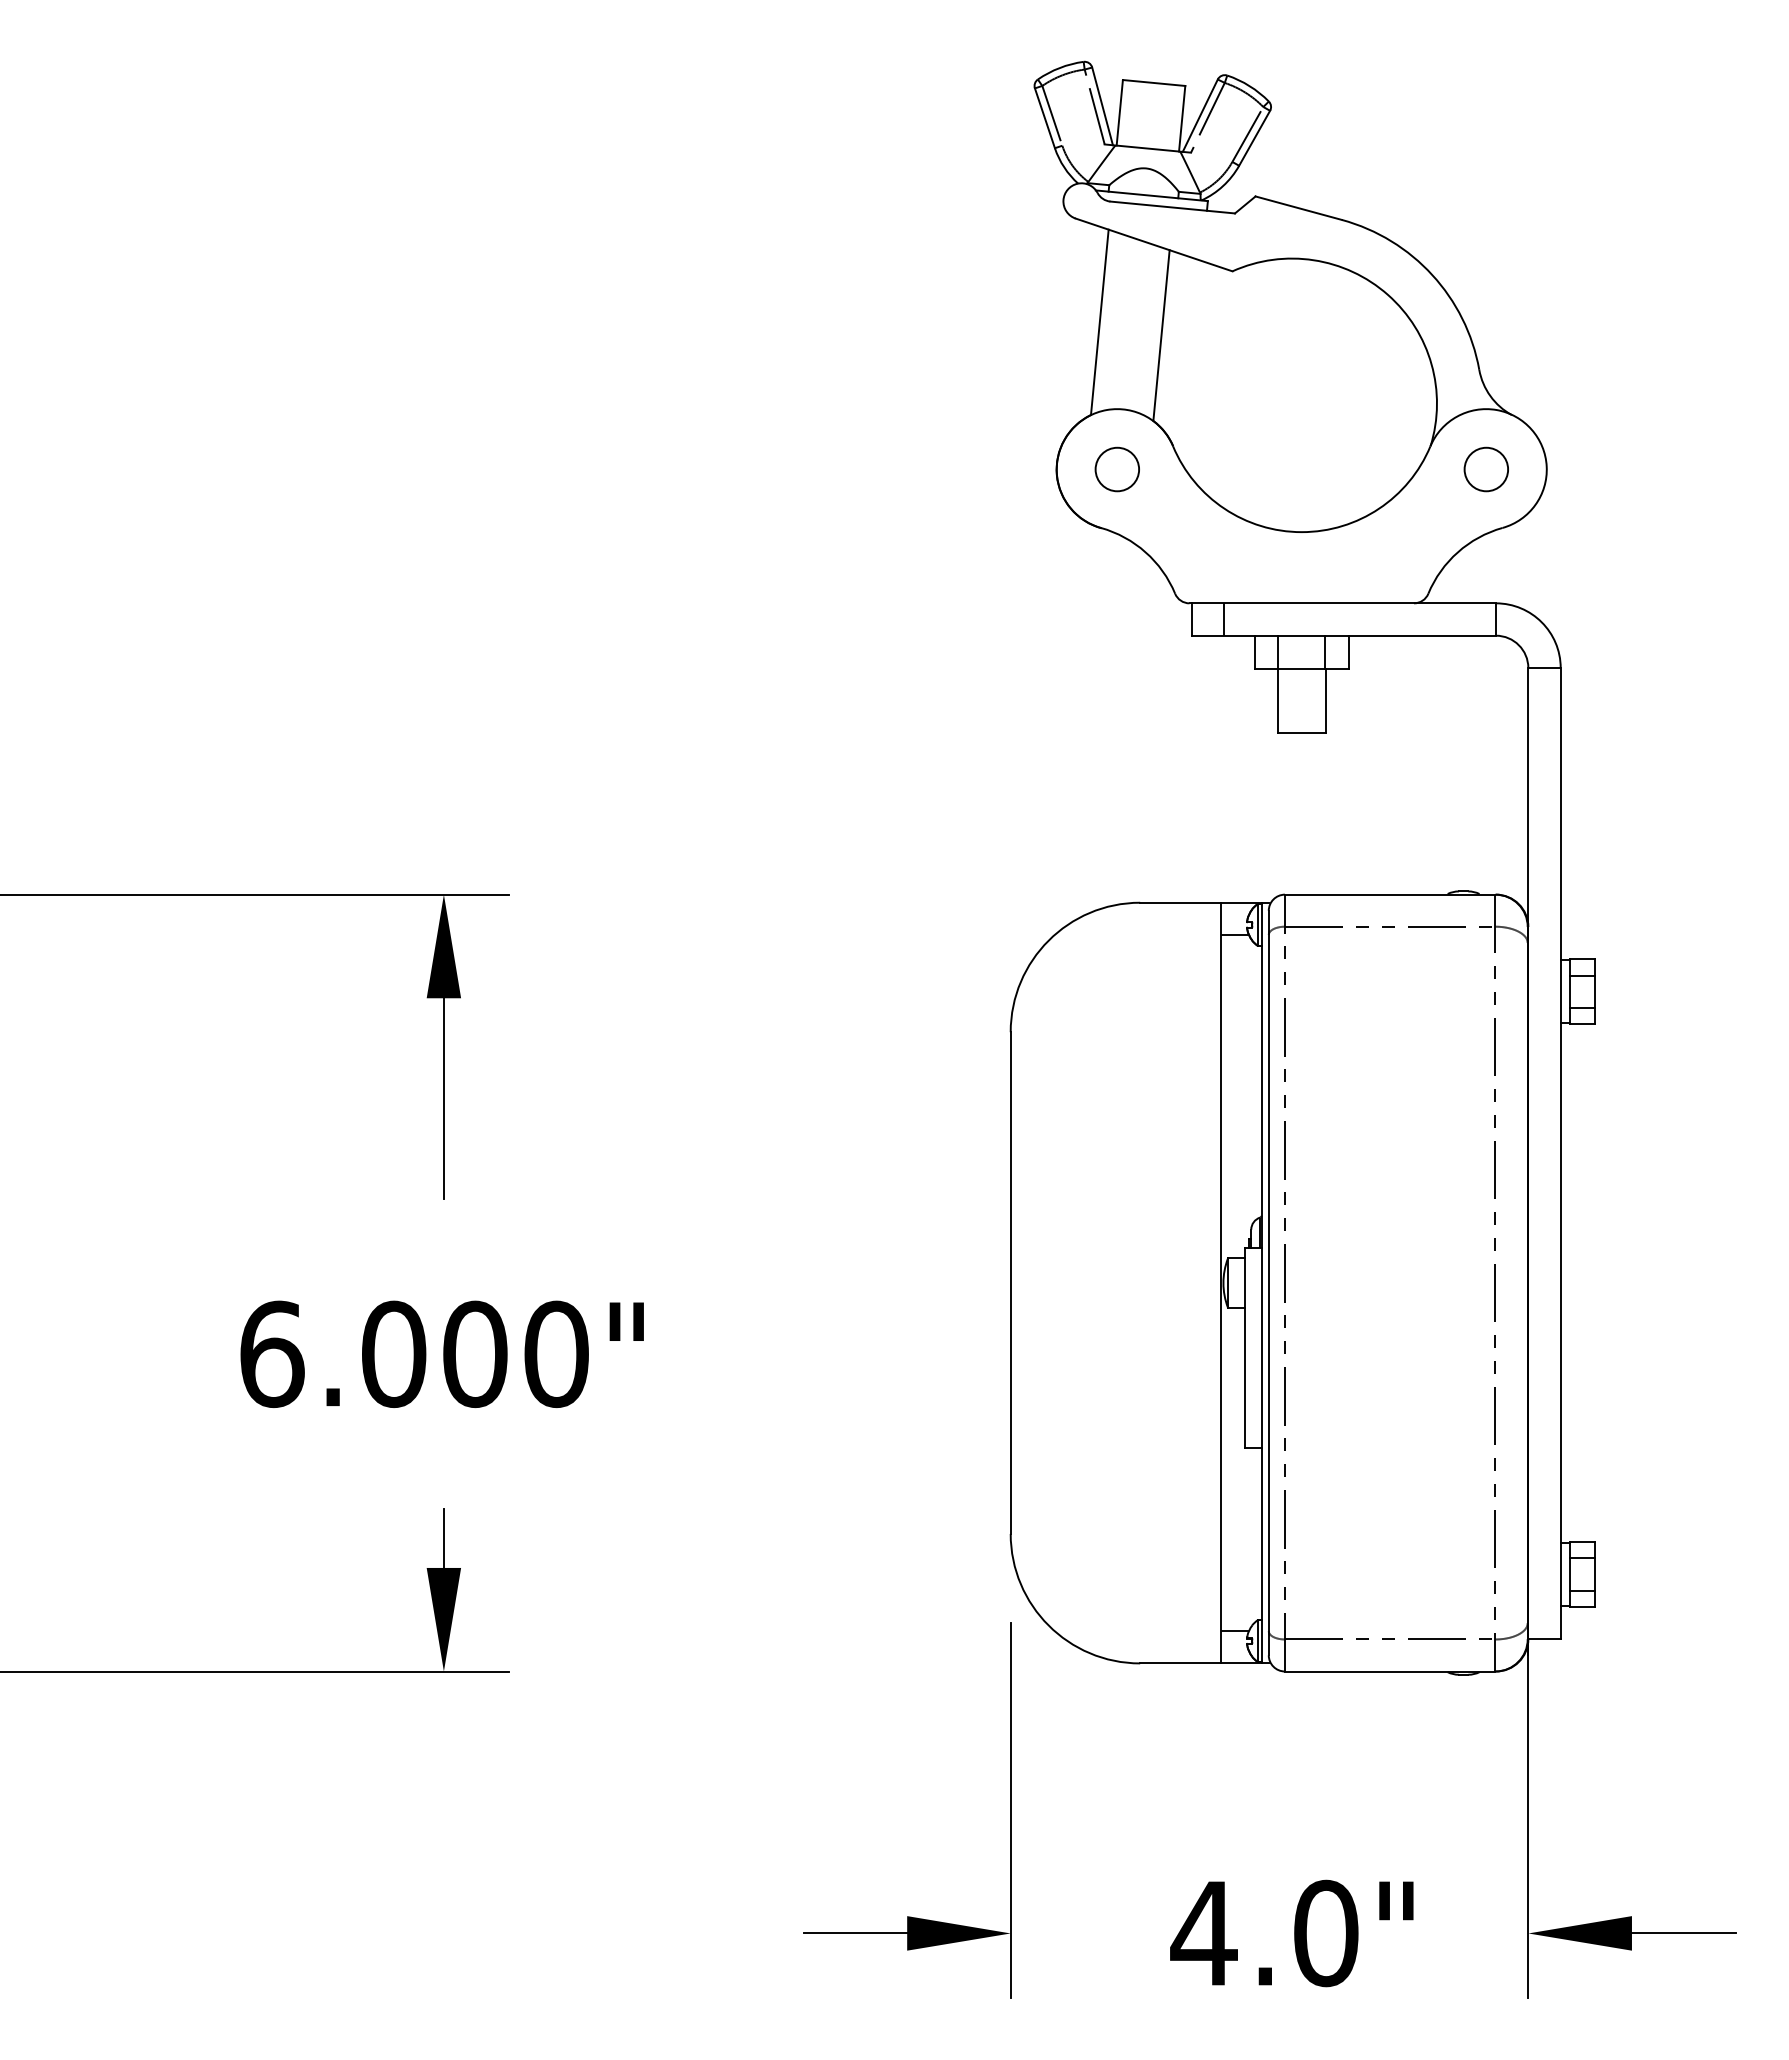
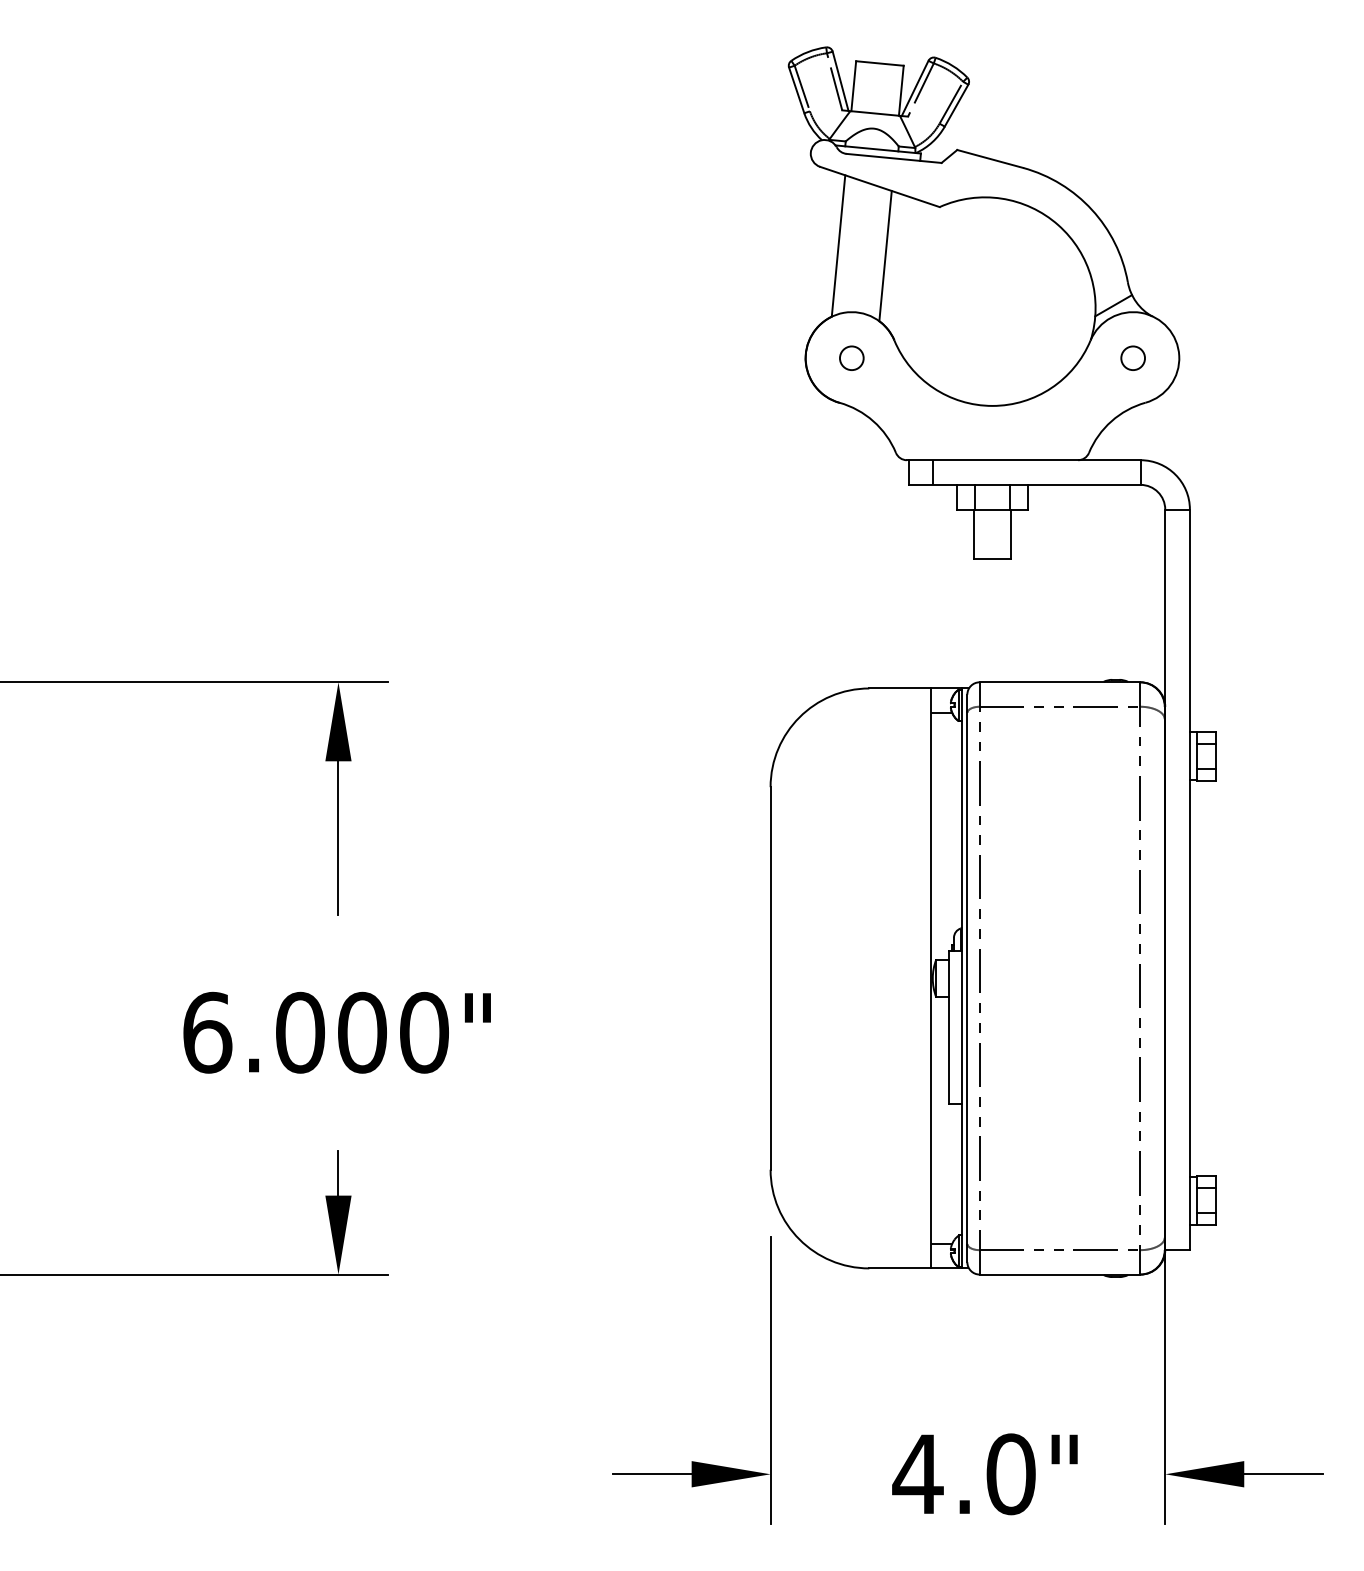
line: (1460, 400) -> (1113, 305), added
circle: (1116, 469) -> (851, 358), size x0.71
circle: (1485, 469) -> (1132, 358), size x0.71

